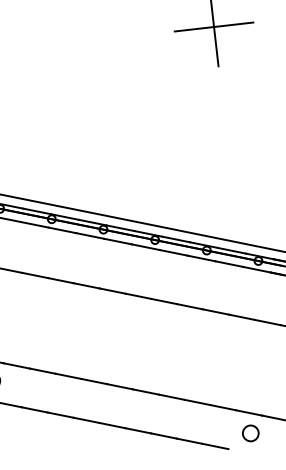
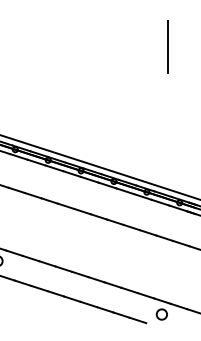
line: (214, 27) -> (168, 47), removed

